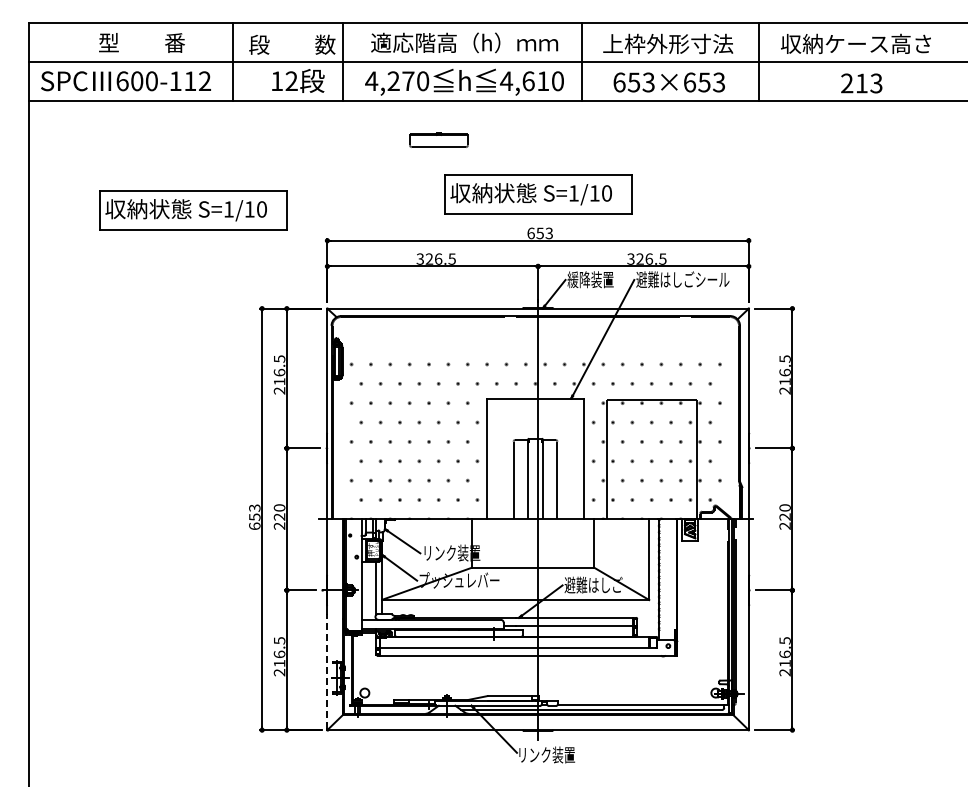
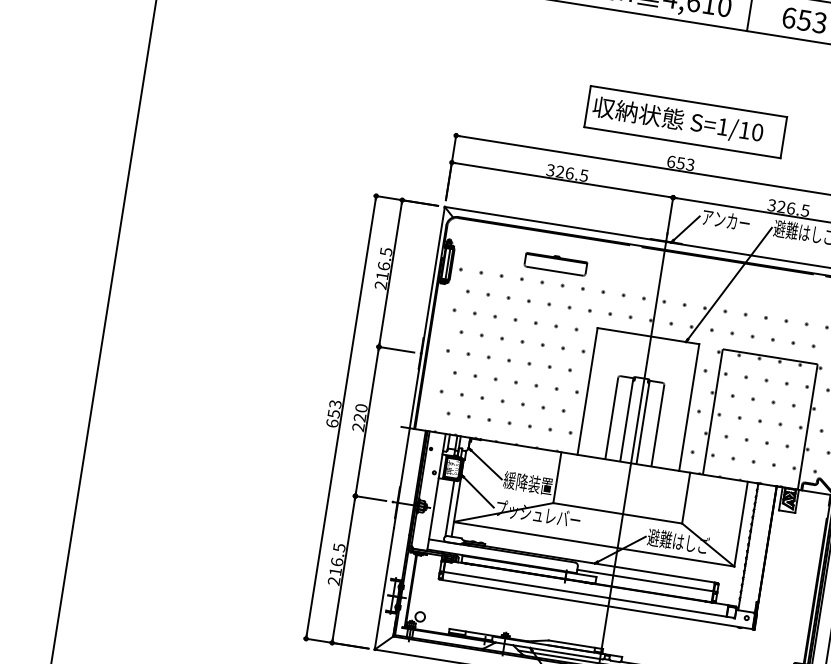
part: (438, 139) -> (555, 263), moved
part: (193, 210) -> (320, 81), removed
text: (590, 279) -> (726, 220), 緩降装置 -> アンカー
text: (451, 552) -> (534, 483), リンク装置 -> 緩降装置
line: (327, 671) -> (384, 588), dashed -> solid

